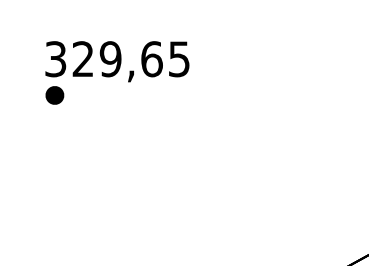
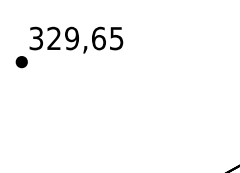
part: (54, 96) -> (21, 62), moved

